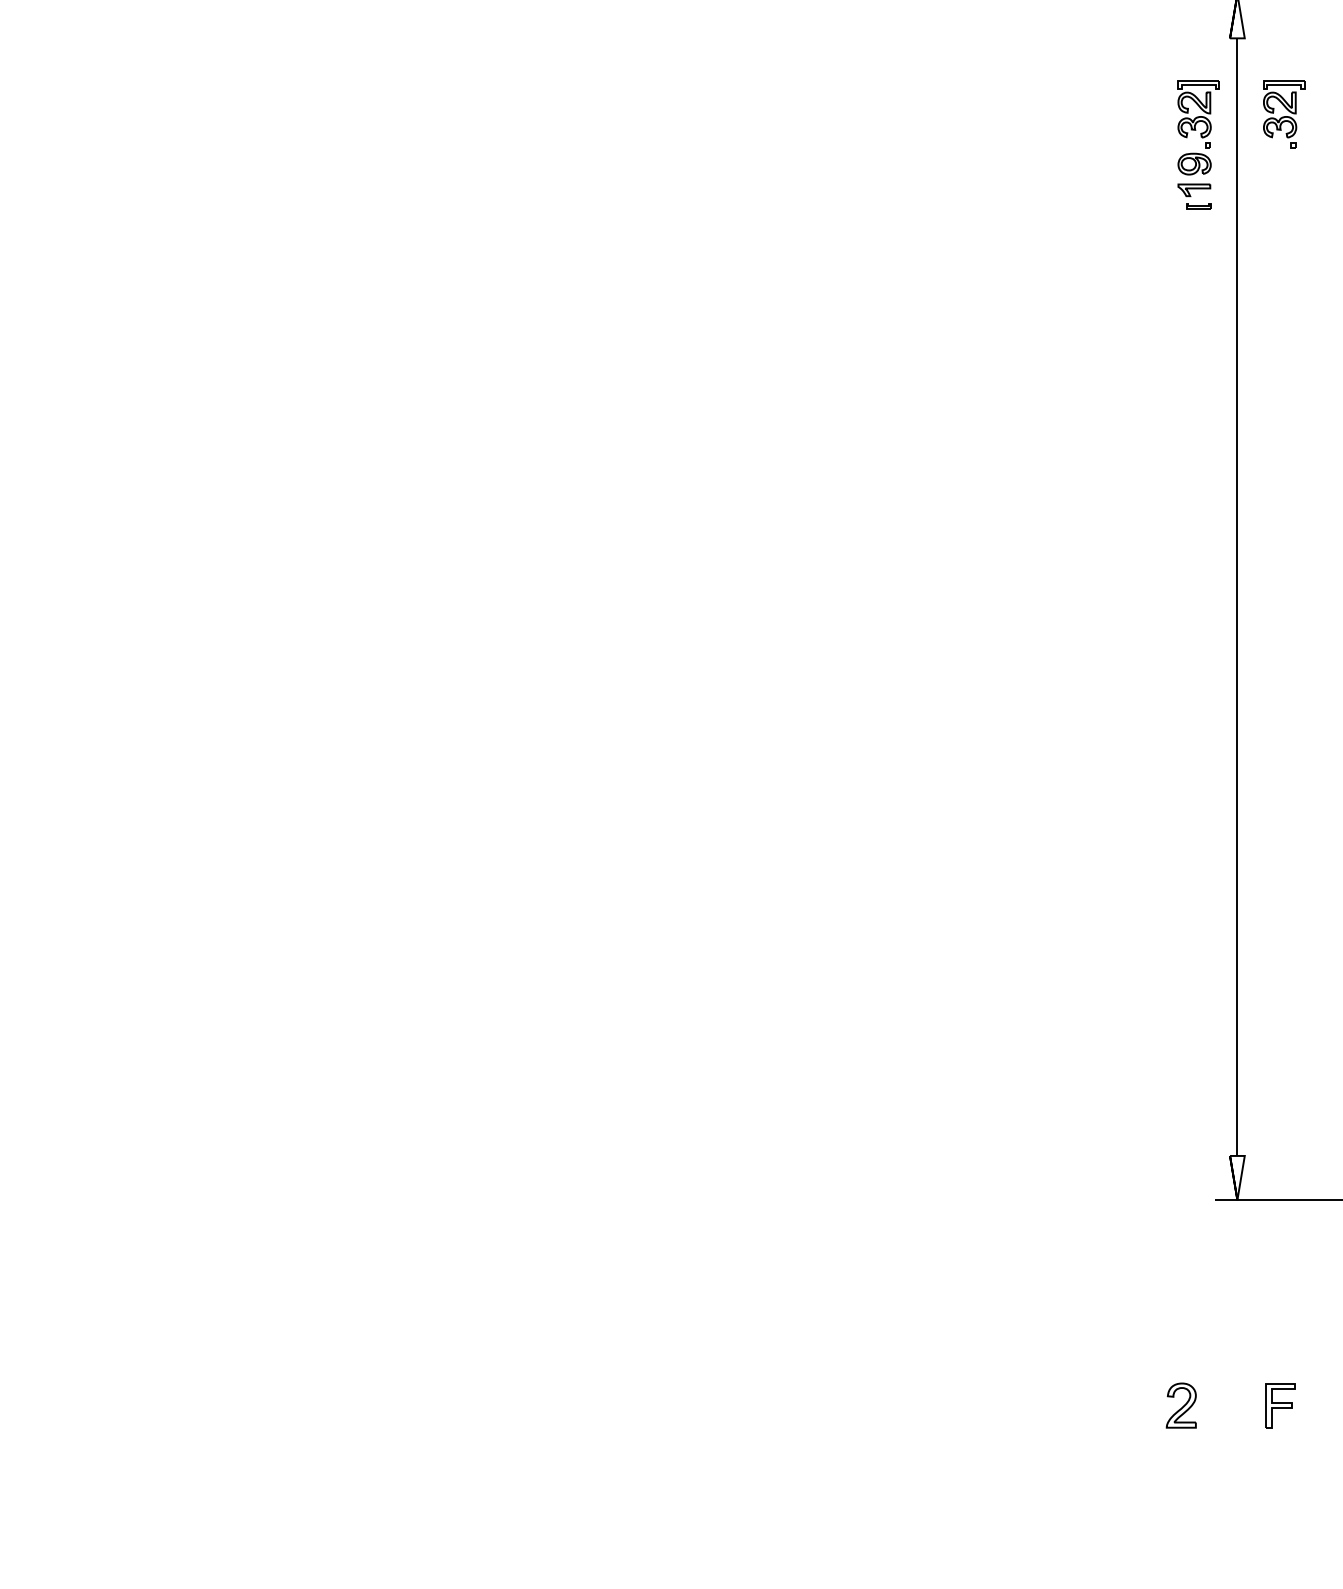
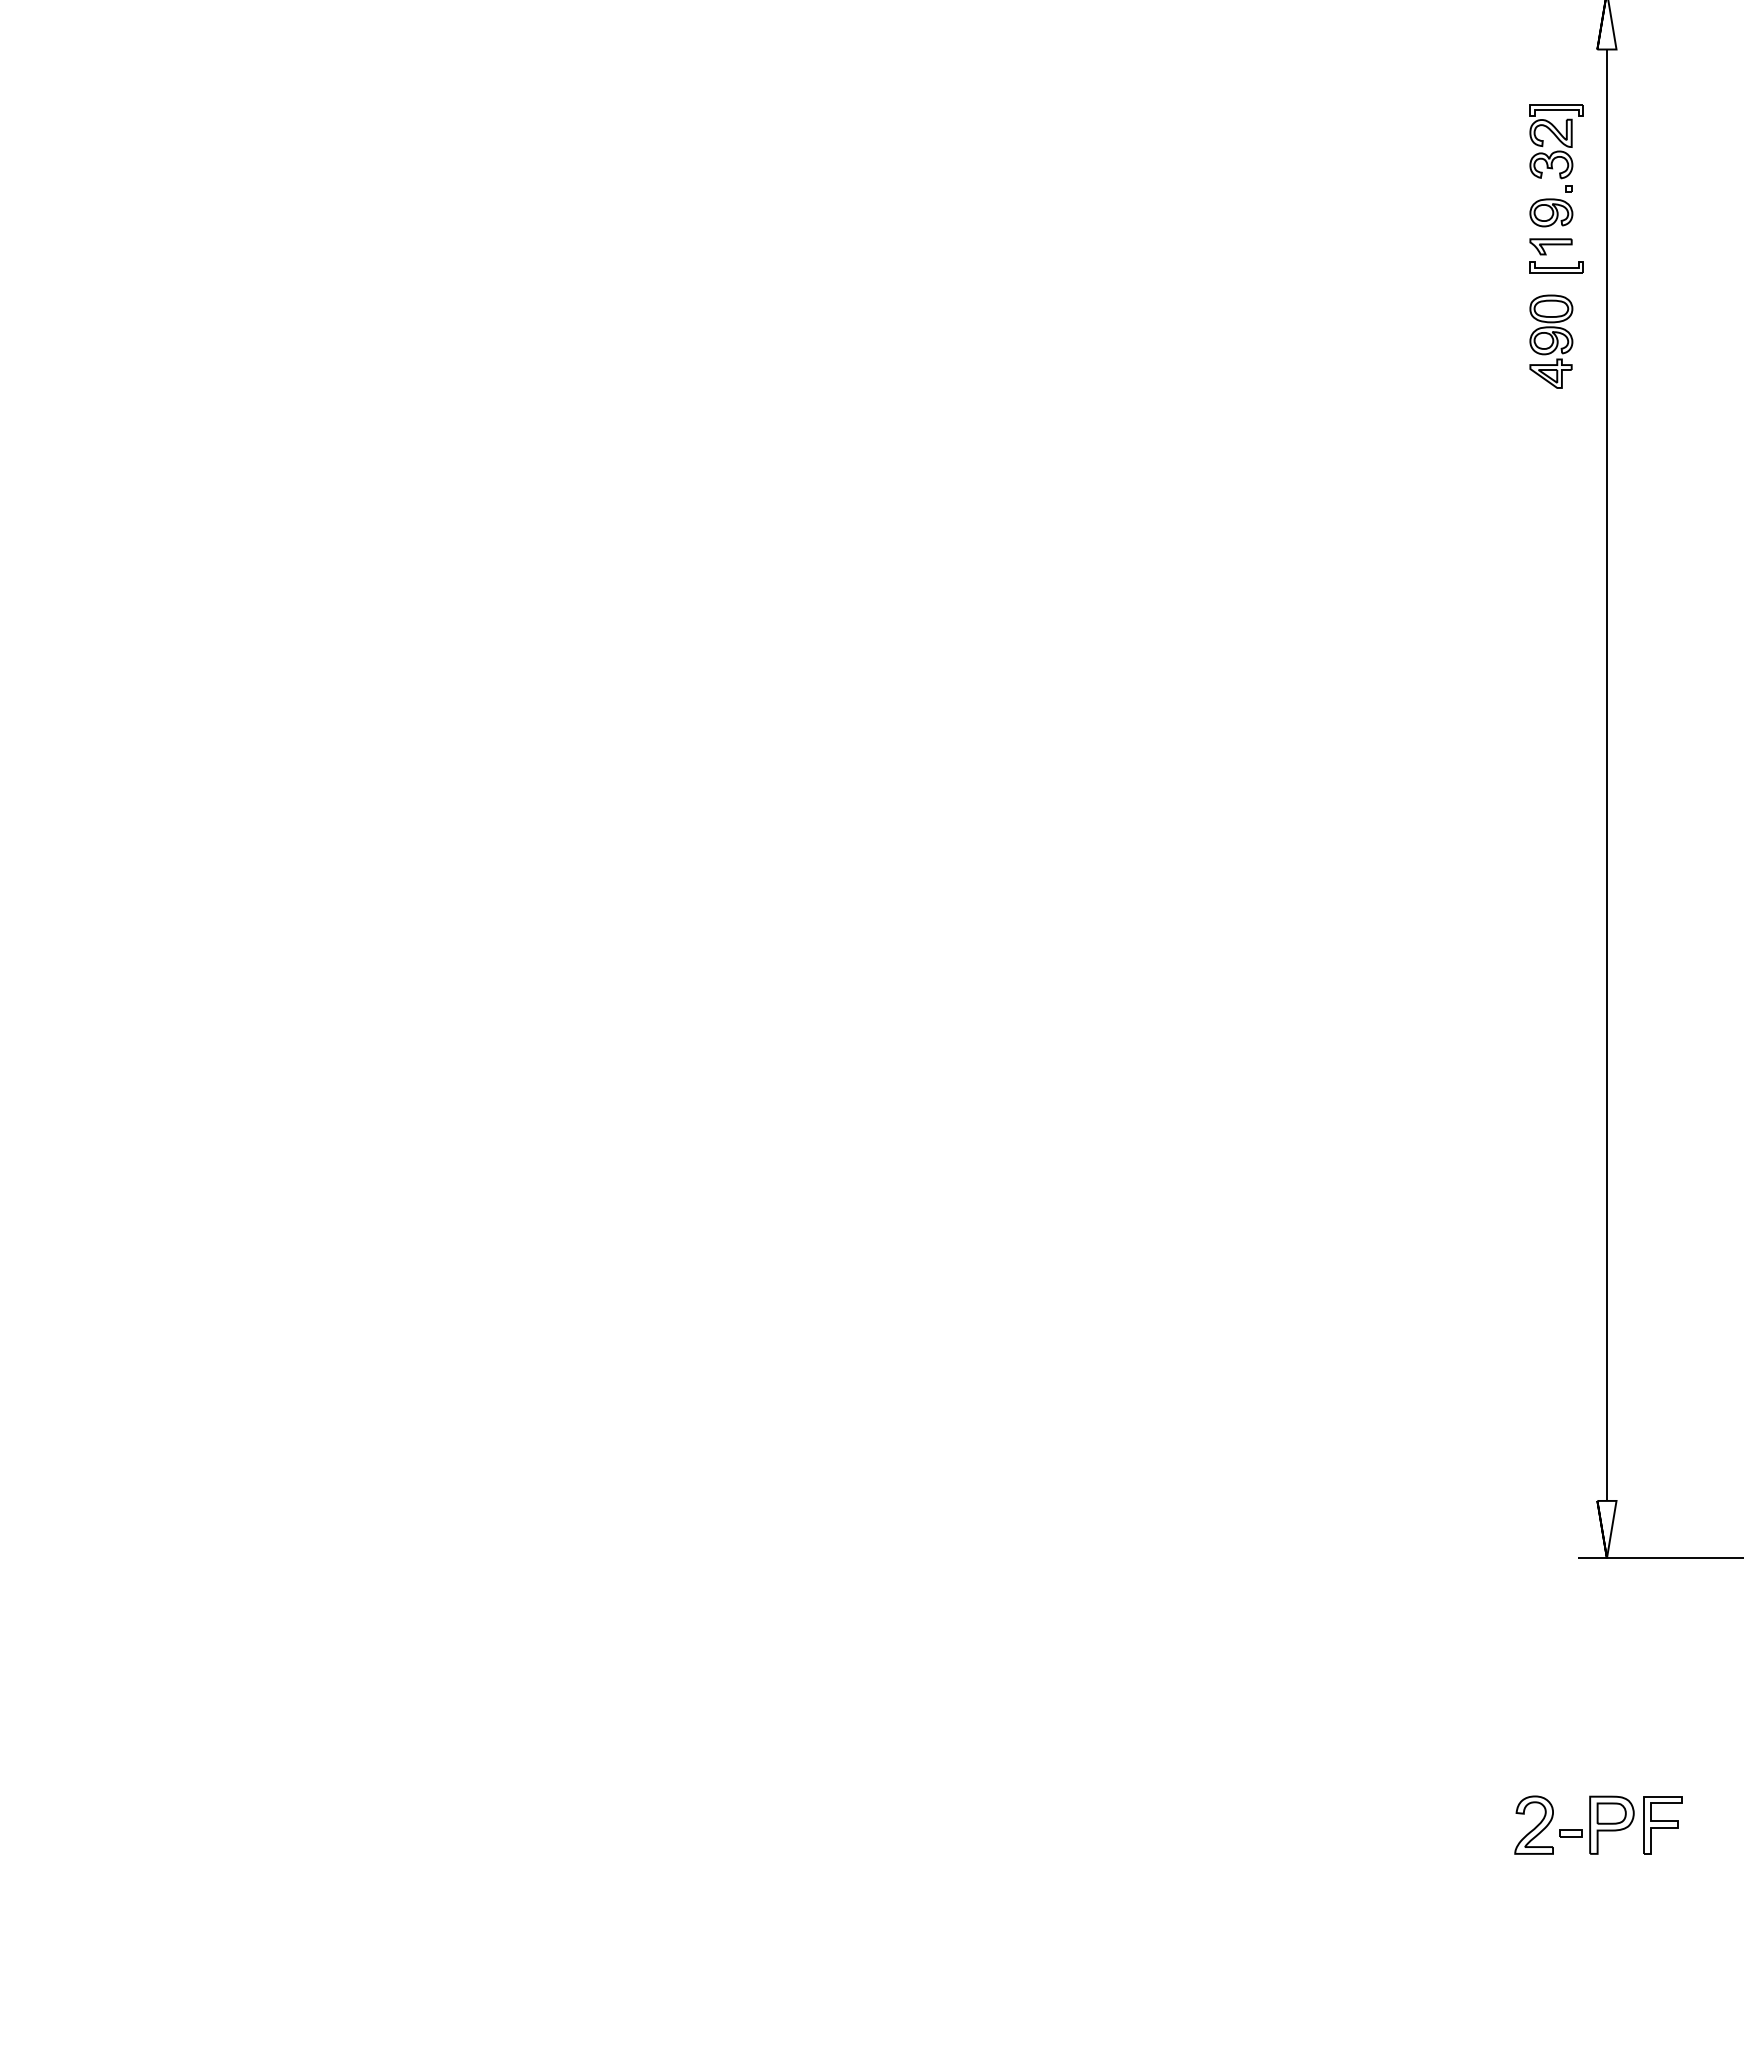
part: (1284, 114) -> (1667, 148), removed
part: (1198, 206) -> (1556, 267), size x1.67
part: (1194, 263) -> (1551, 341), added
part: (1229, 1405) -> (1596, 1824), added

